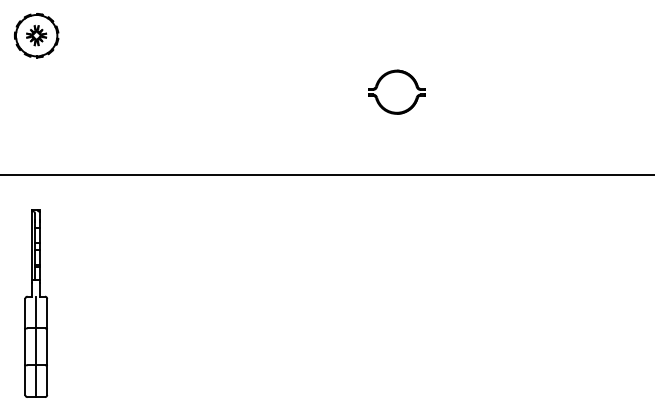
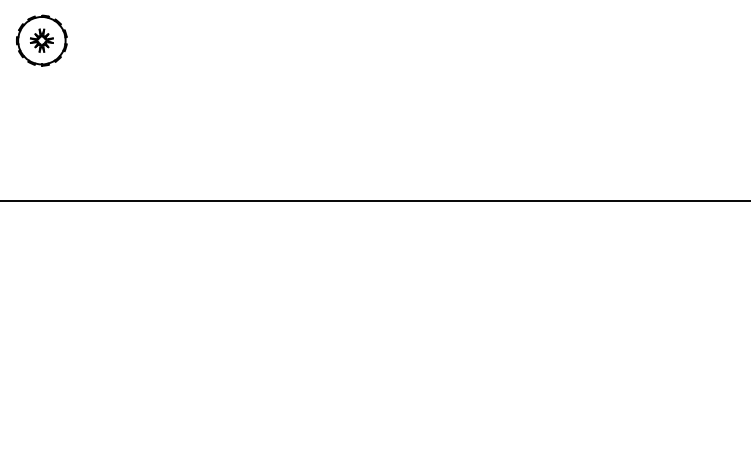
part: (387, 75) -> (444, 86), removed
part: (35, 303) -> (40, 347), removed

